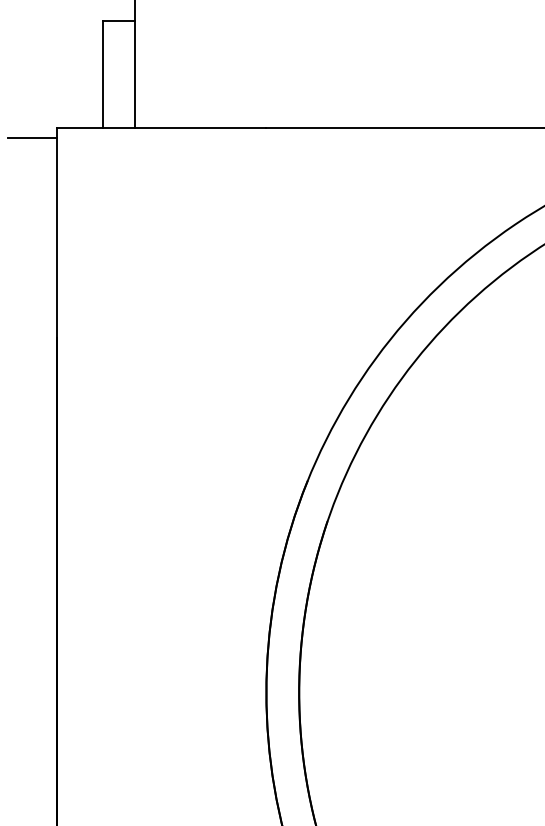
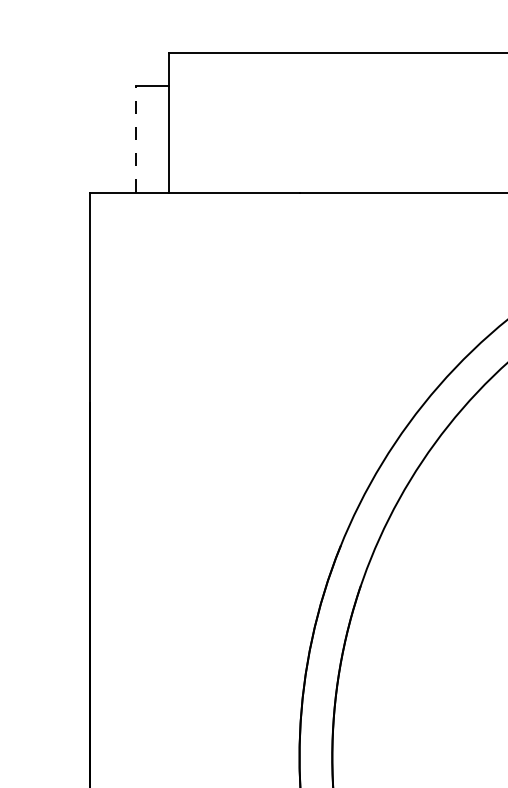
line: (102, 74) -> (135, 139), solid -> dashed
line: (32, 137) -> (65, 202), removed

